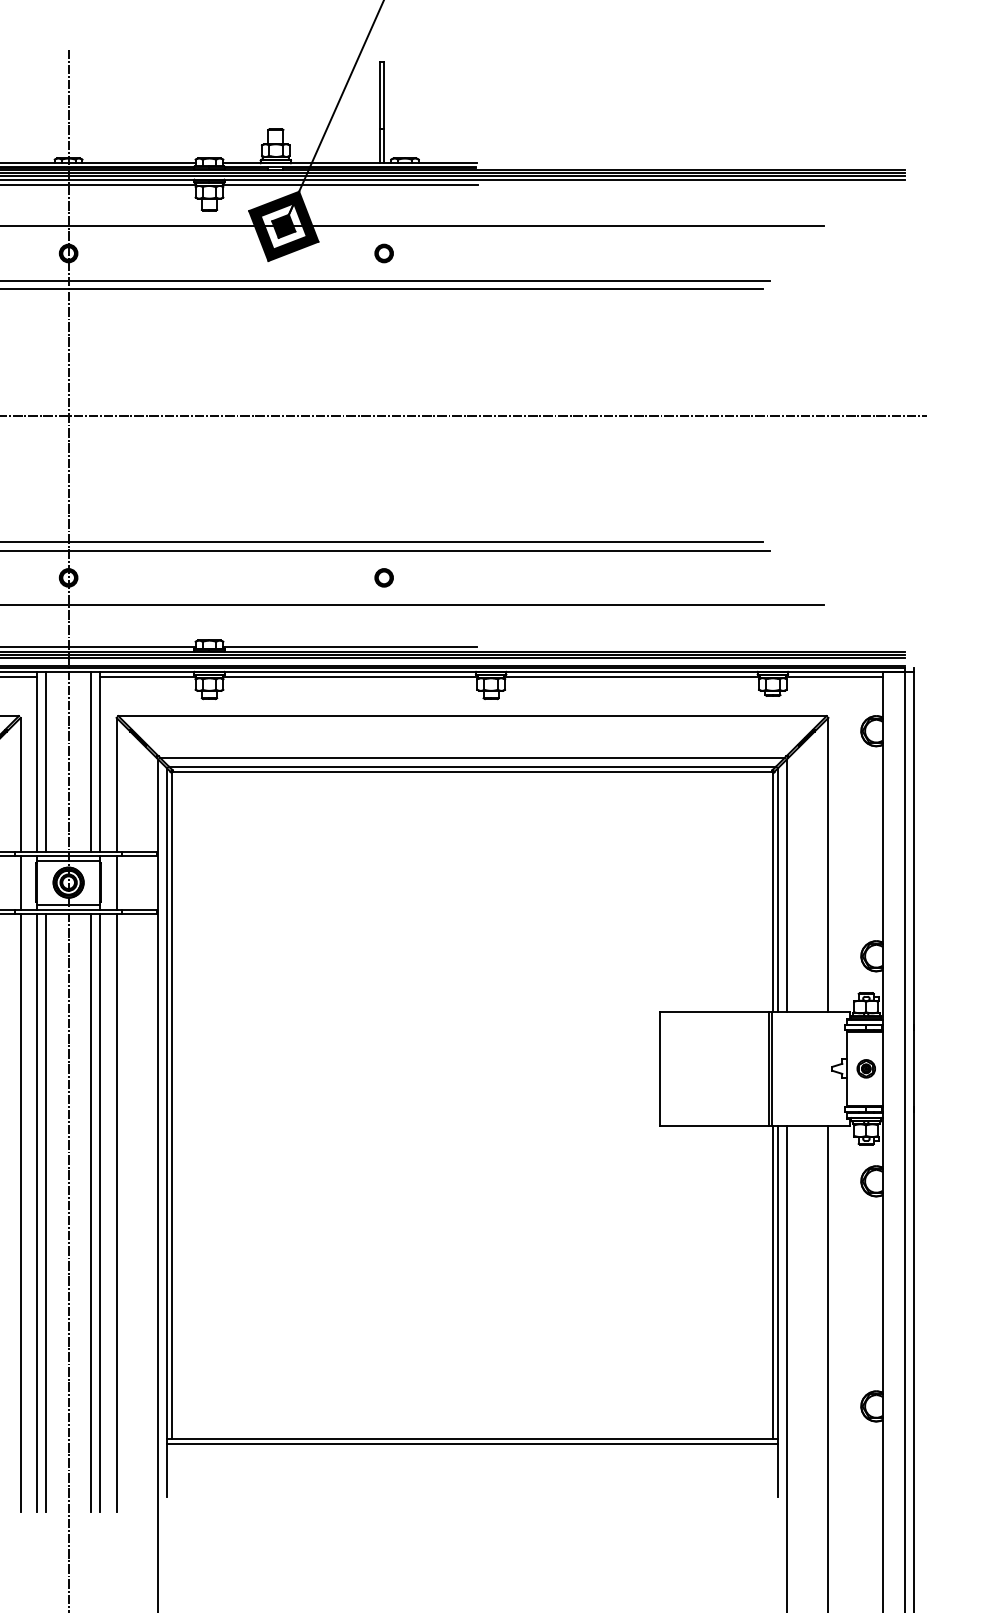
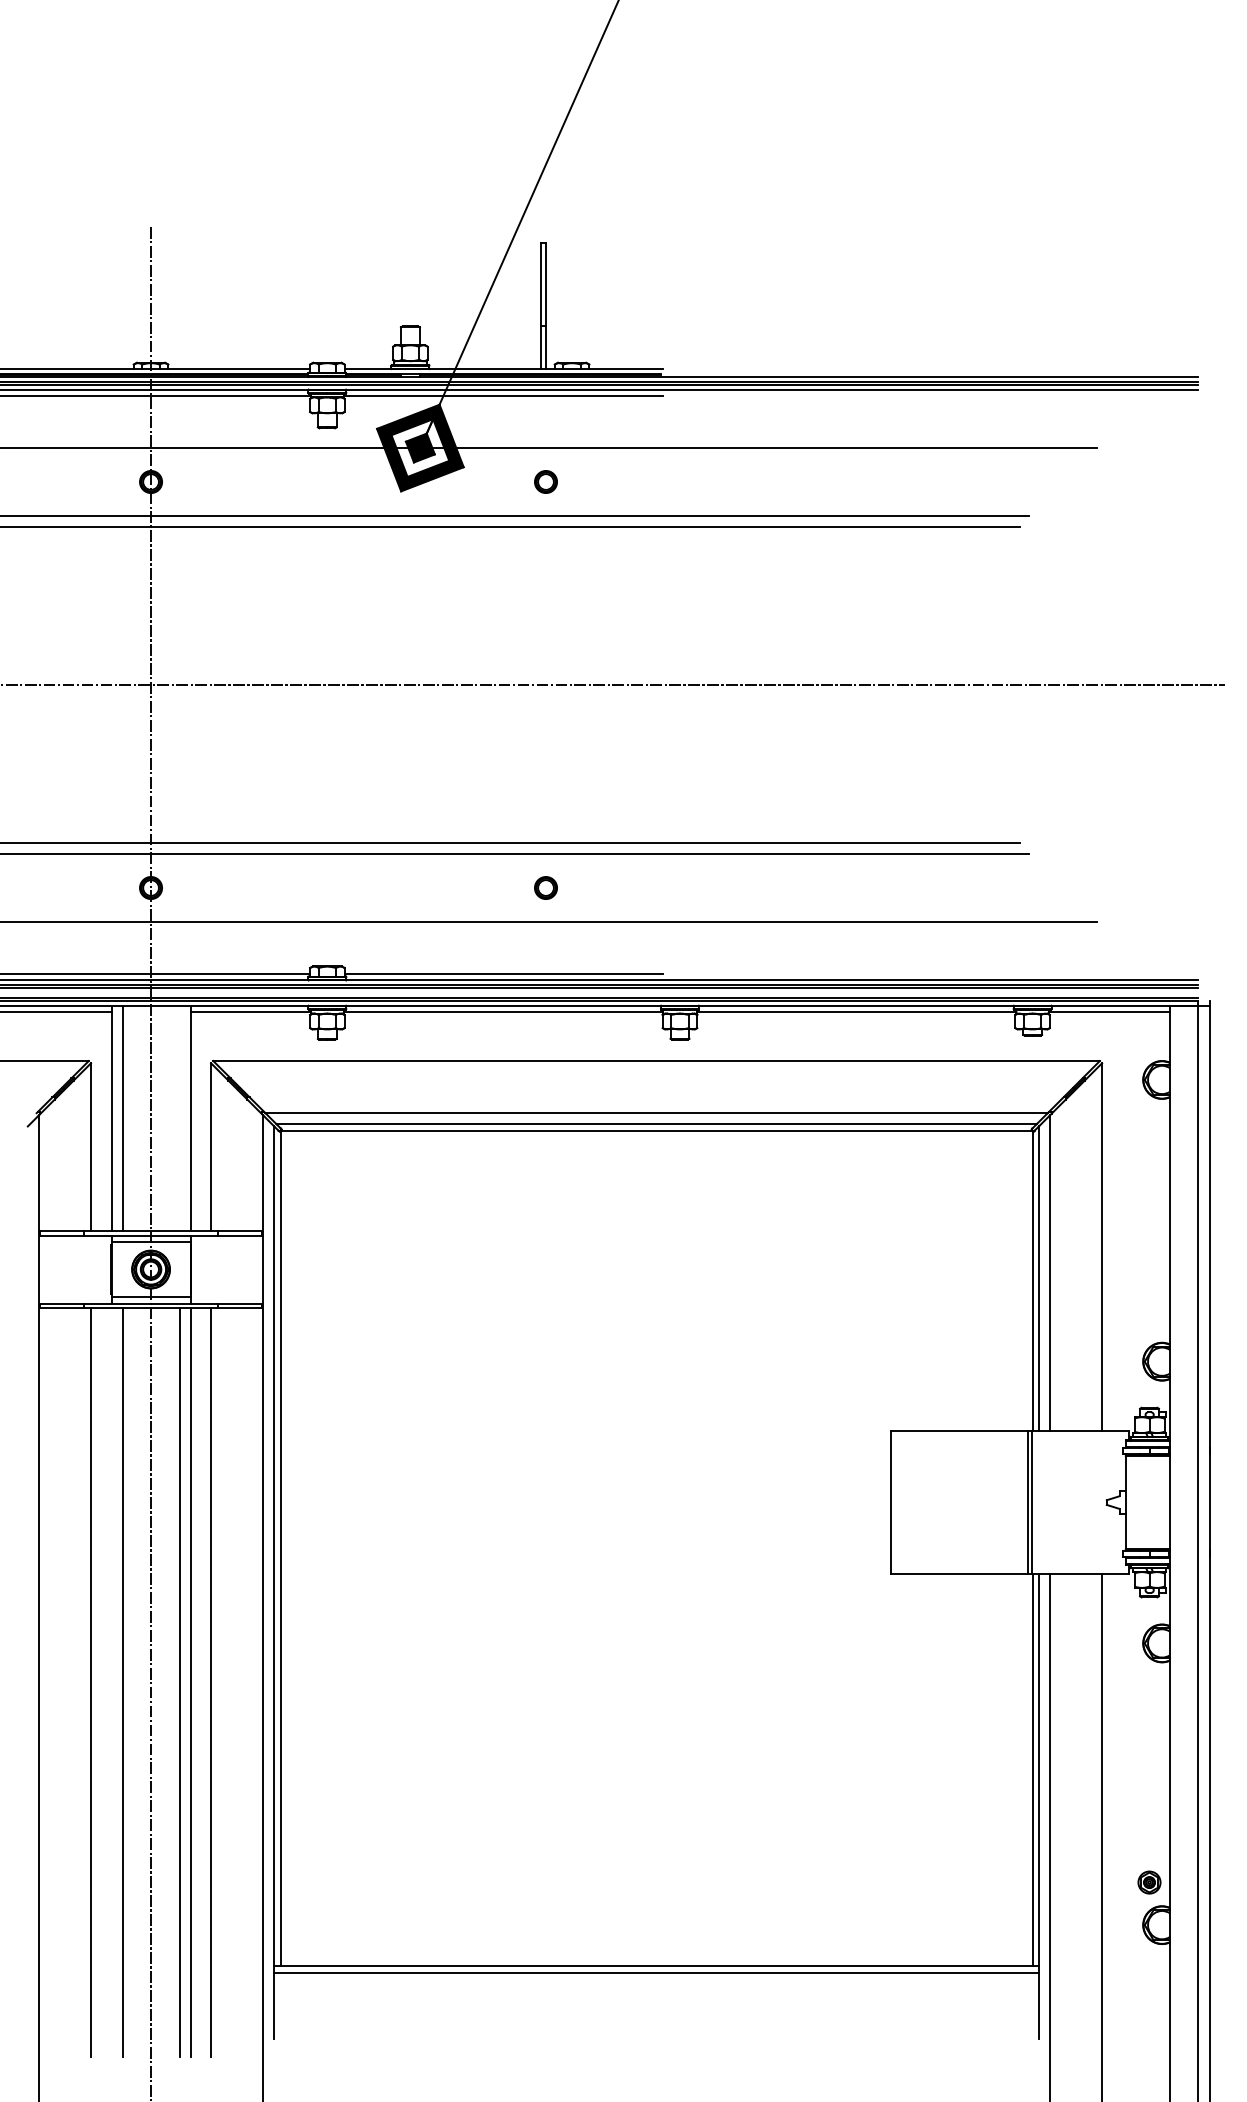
line: (91, 761) -> (179, 1117), removed
line: (21, 882) -> (91, 1269), removed
line: (116, 882) -> (211, 1269), removed
part: (866, 1068) -> (1149, 1882), moved
line: (37, 1212) -> (111, 1682), removed

